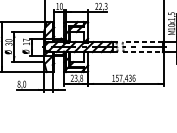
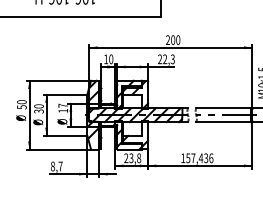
line: (142, 42) -> (223, 108), dashed -> solid
line: (143, 52) -> (224, 122), dashed -> solid
text: (24, 84) -> (60, 166), 8,0 -> 8,7

